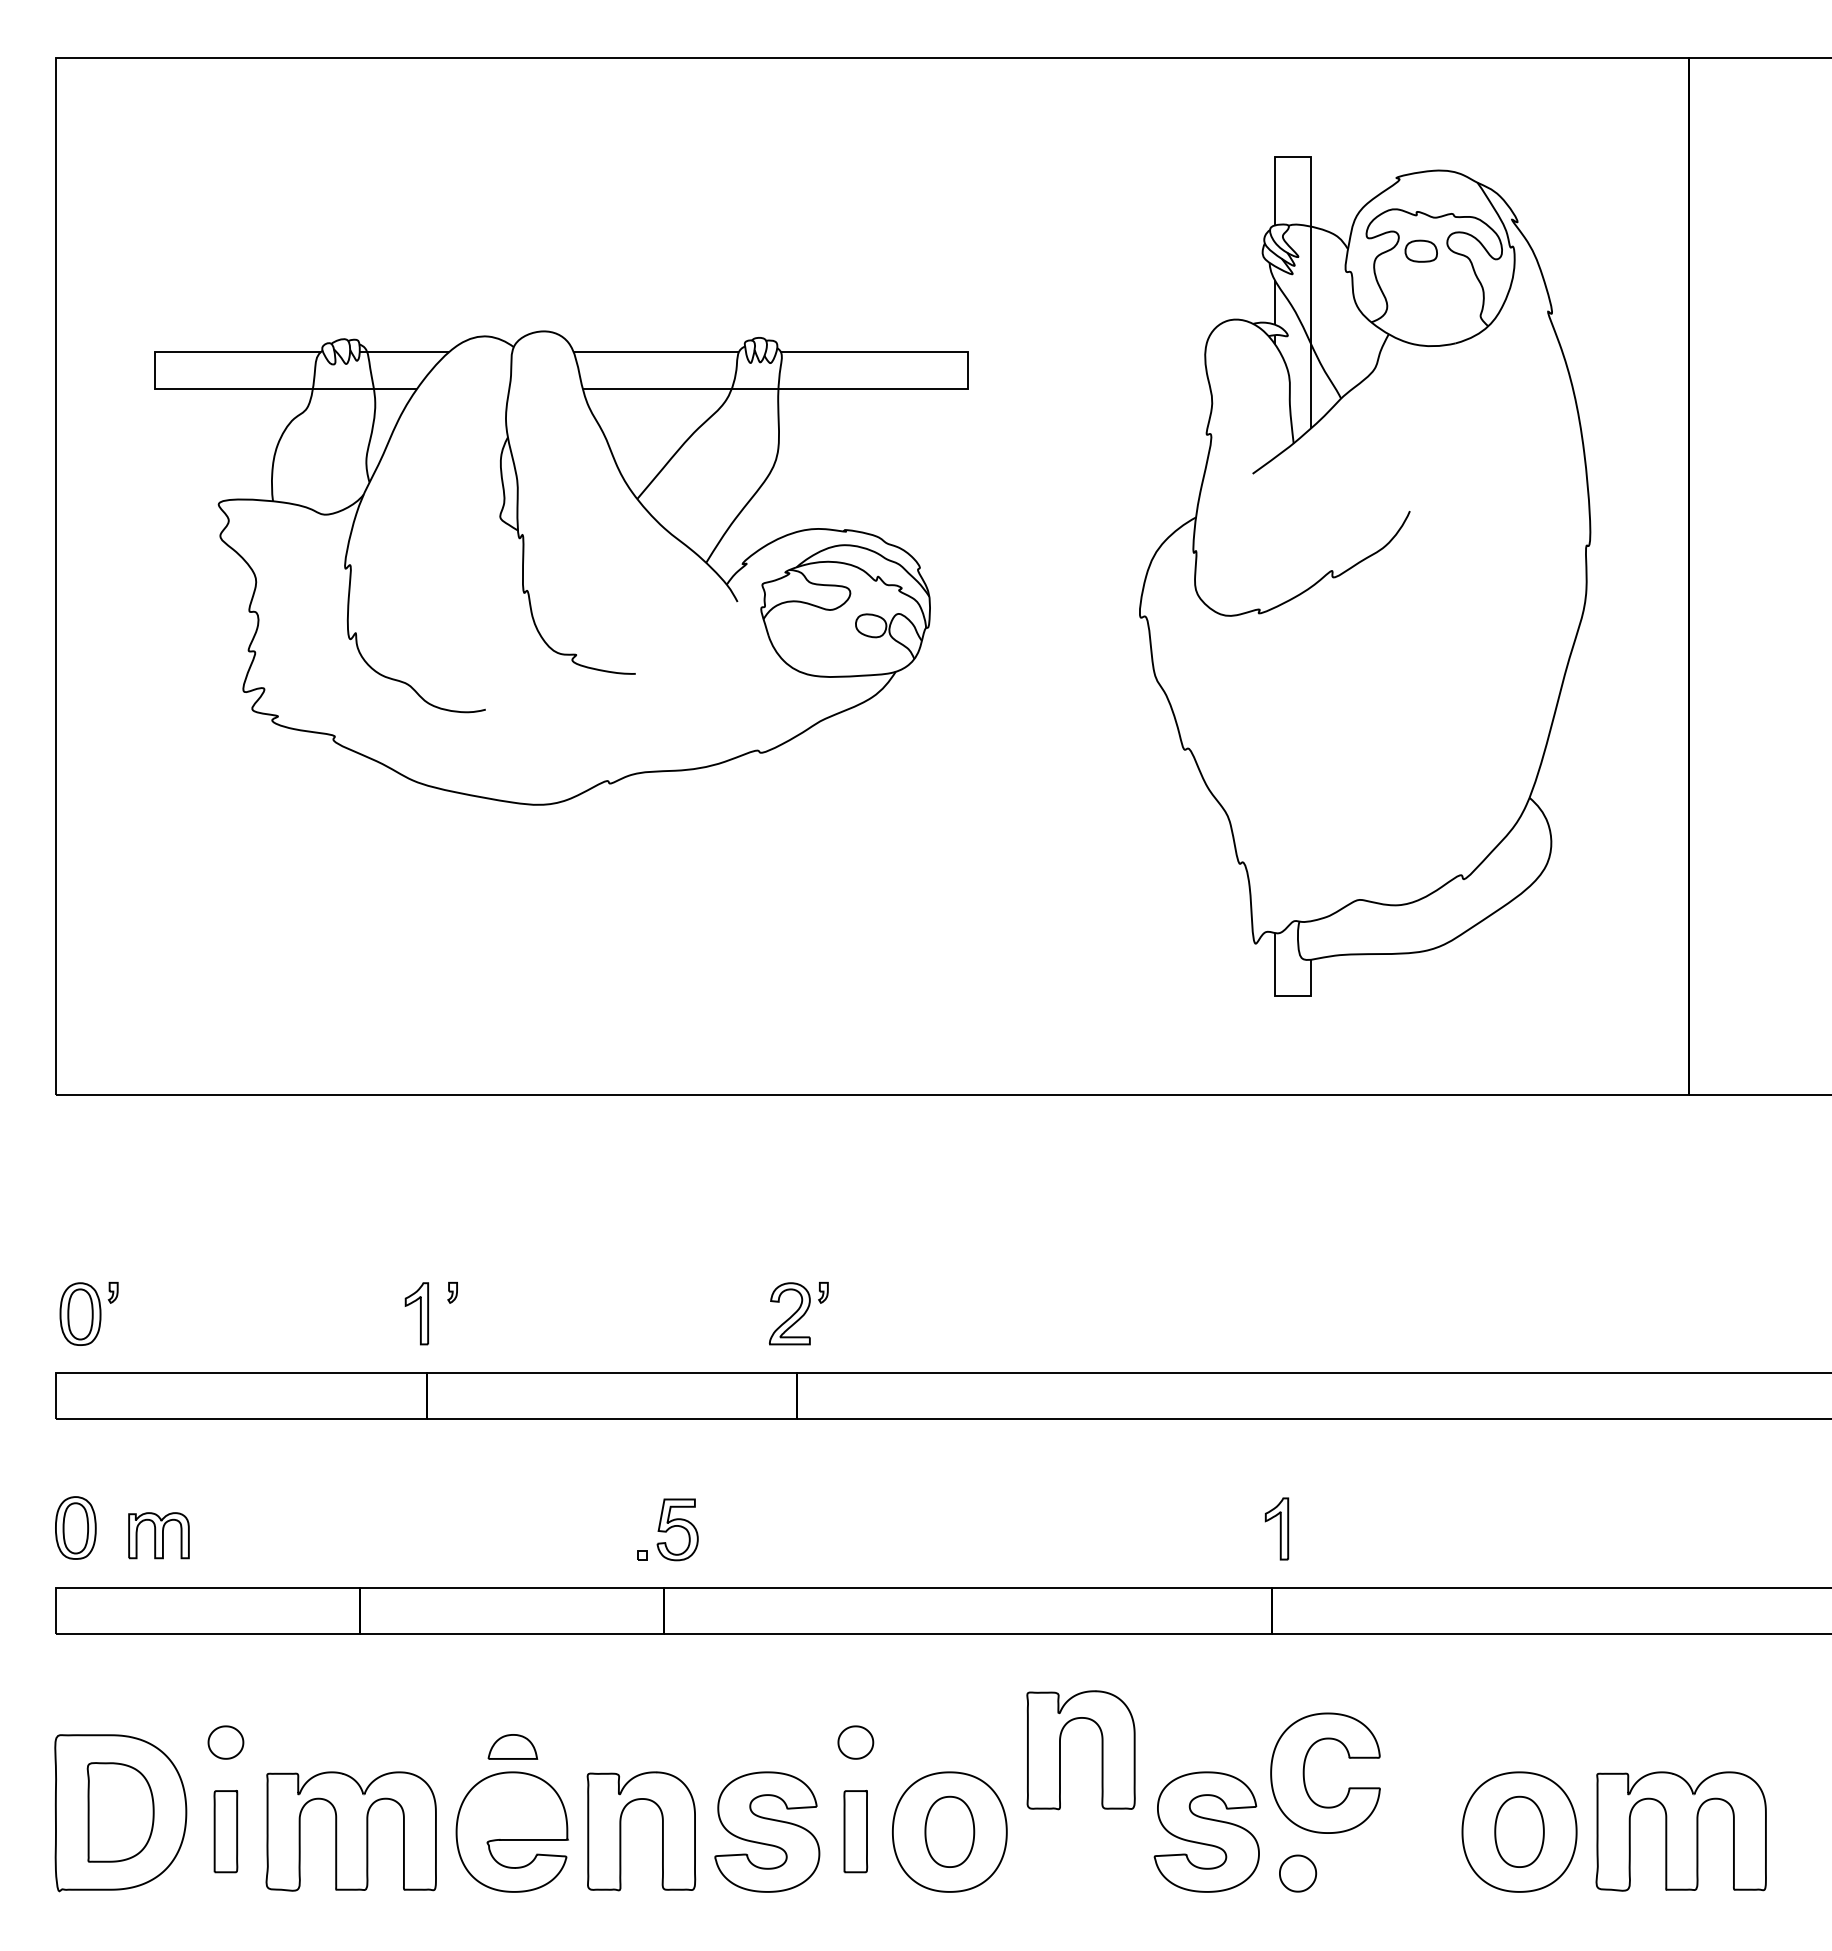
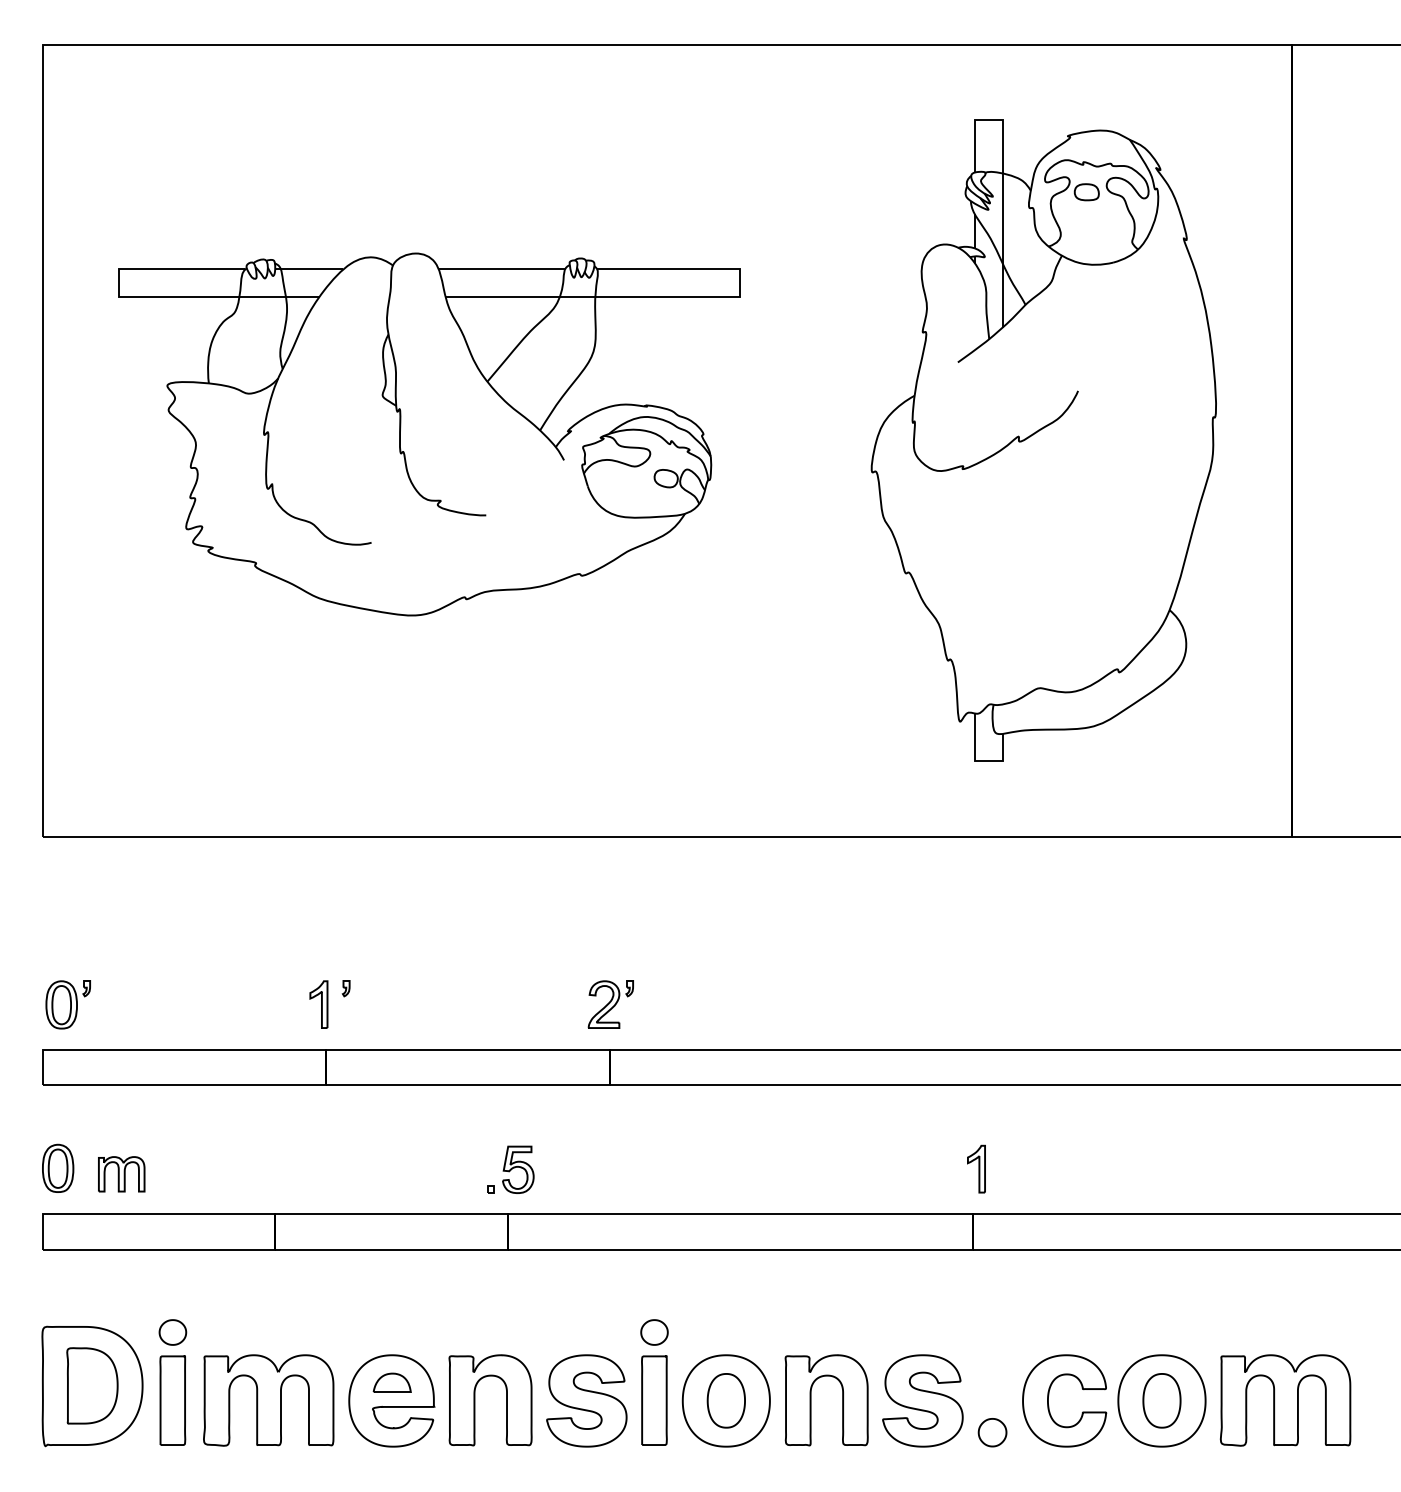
part: (511, 1746) -> (391, 1382), moved
part: (1061, 1750) -> (811, 1400), moved
part: (1305, 1766) -> (1049, 1395), moved
part: (225, 1831) -> (172, 1400), size x1.43
part: (855, 1831) -> (654, 1400), size x1.43

